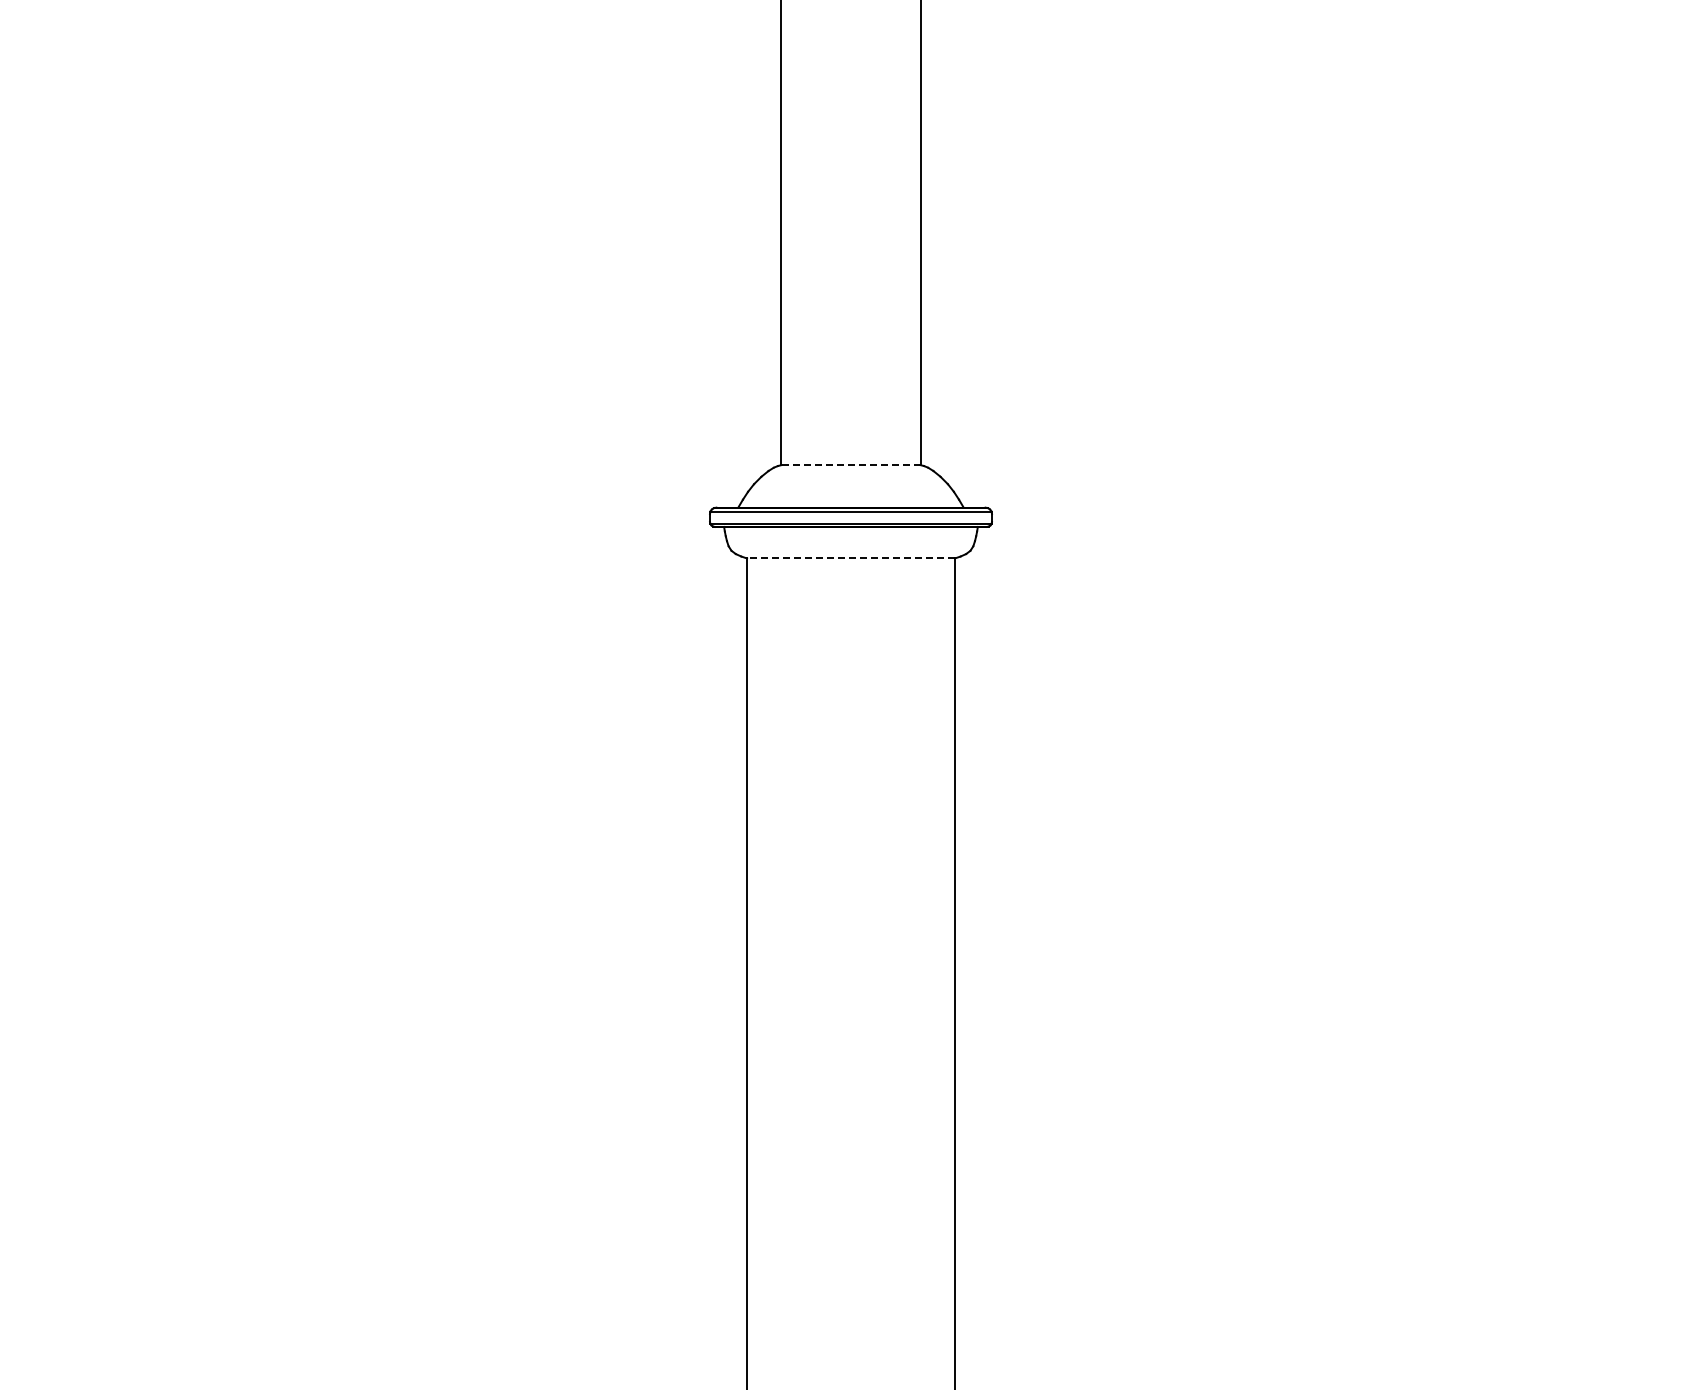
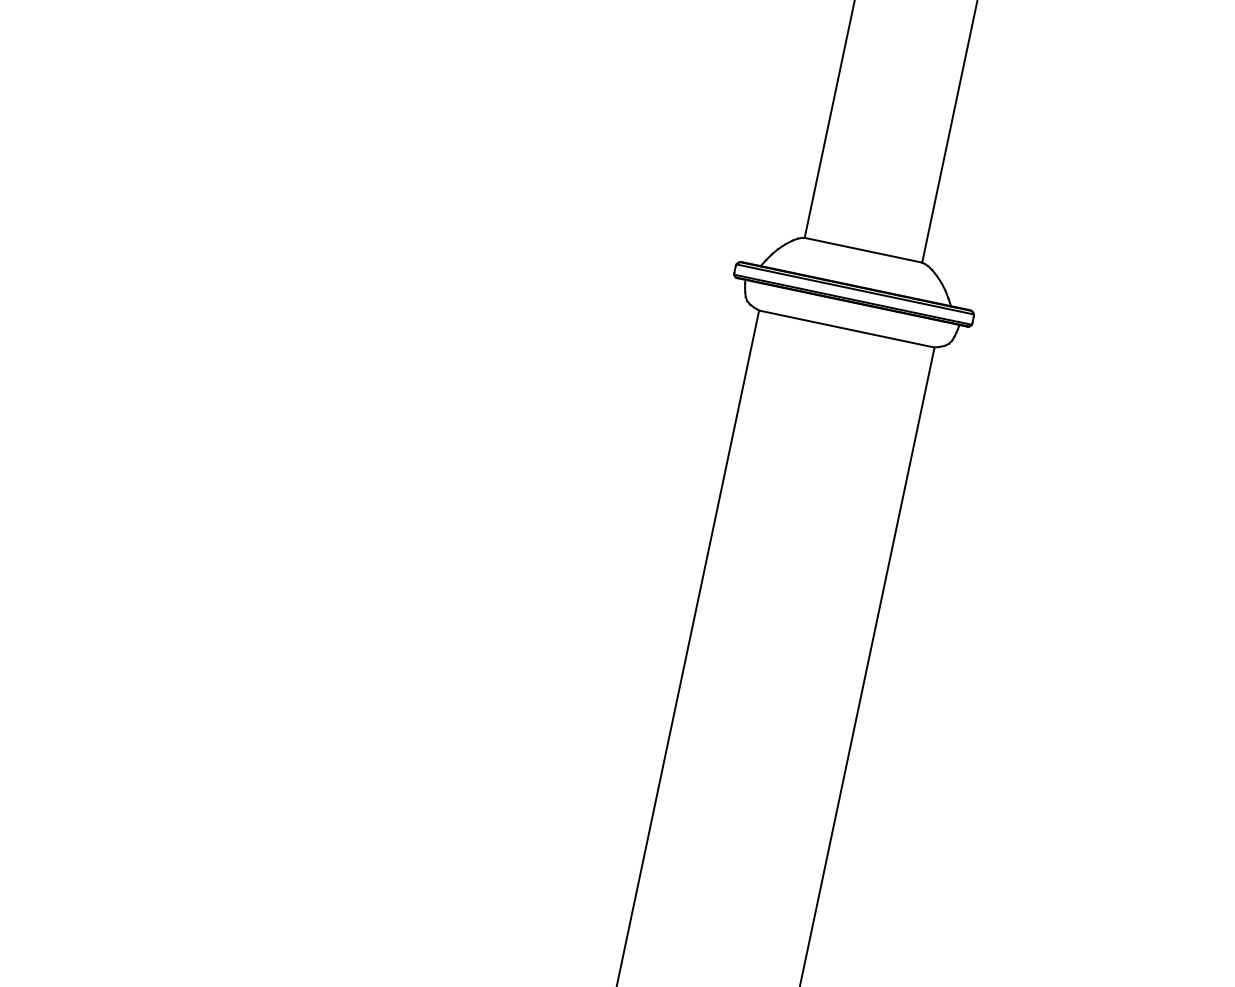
line: (850, 465) -> (862, 250), dashed -> solid
line: (850, 558) -> (846, 328), dashed -> solid

